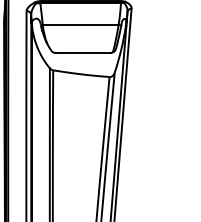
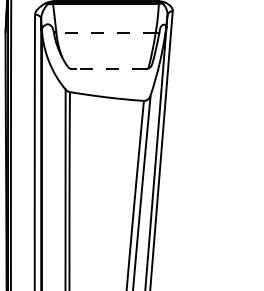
line: (81, 24) -> (106, 32), solid -> dashed
line: (84, 53) -> (110, 69), solid -> dashed

